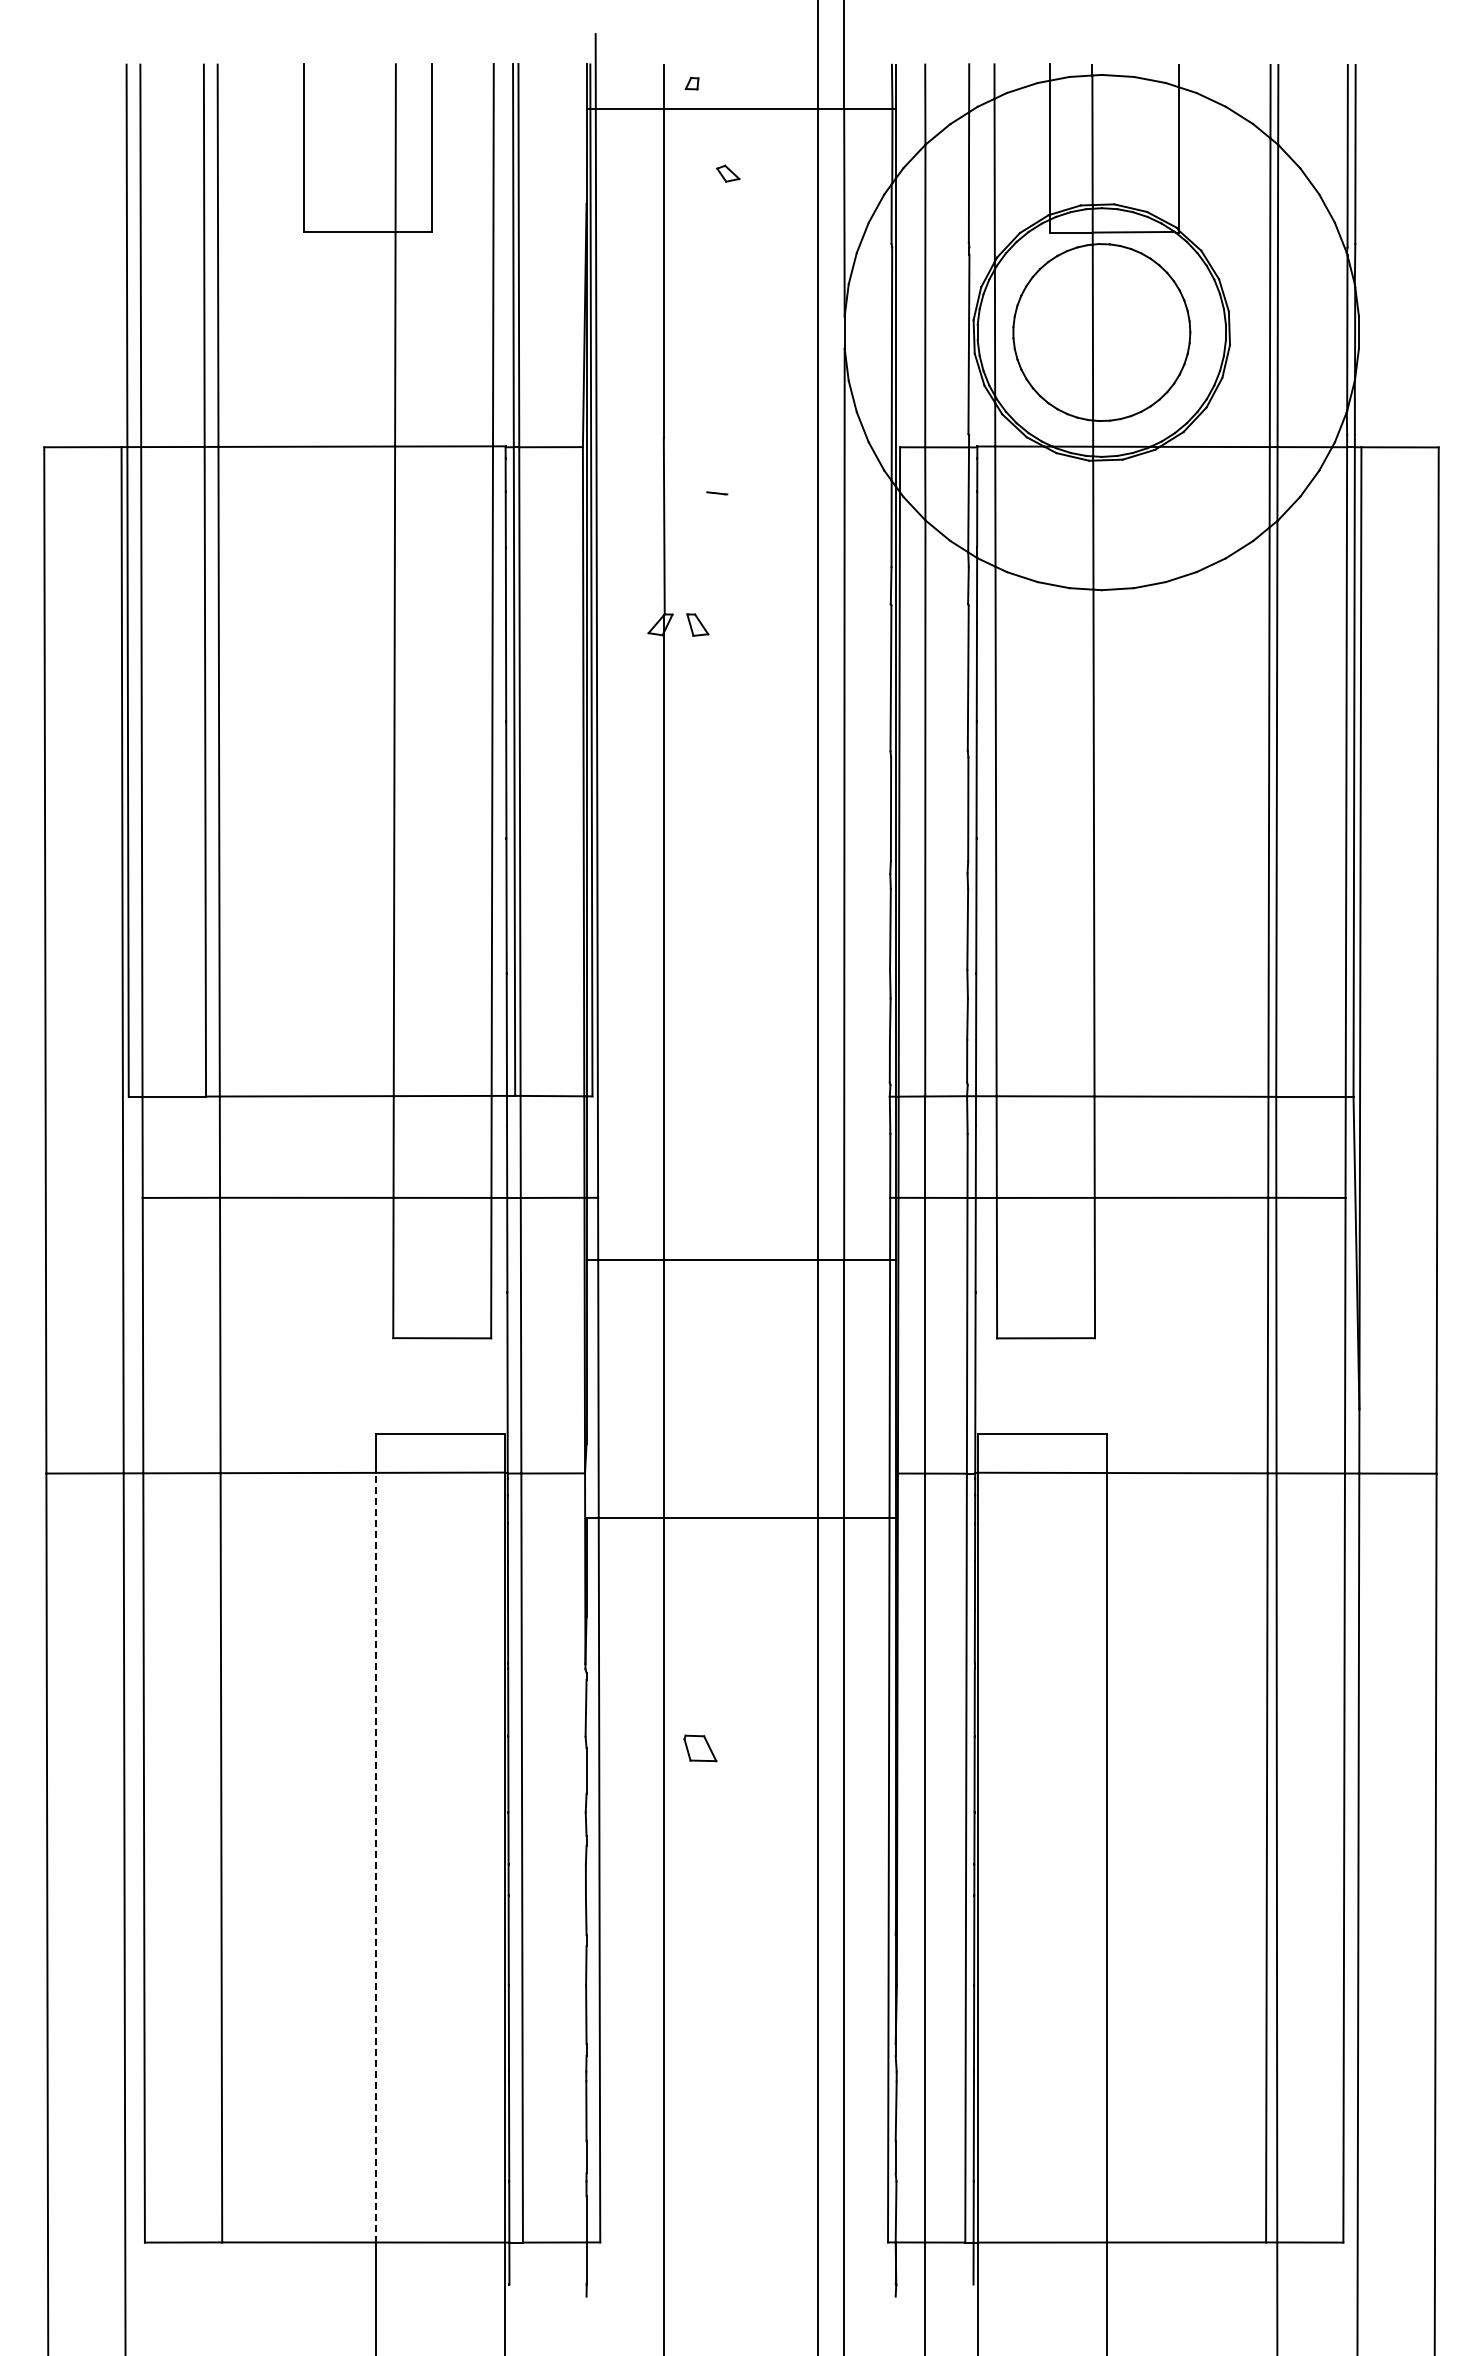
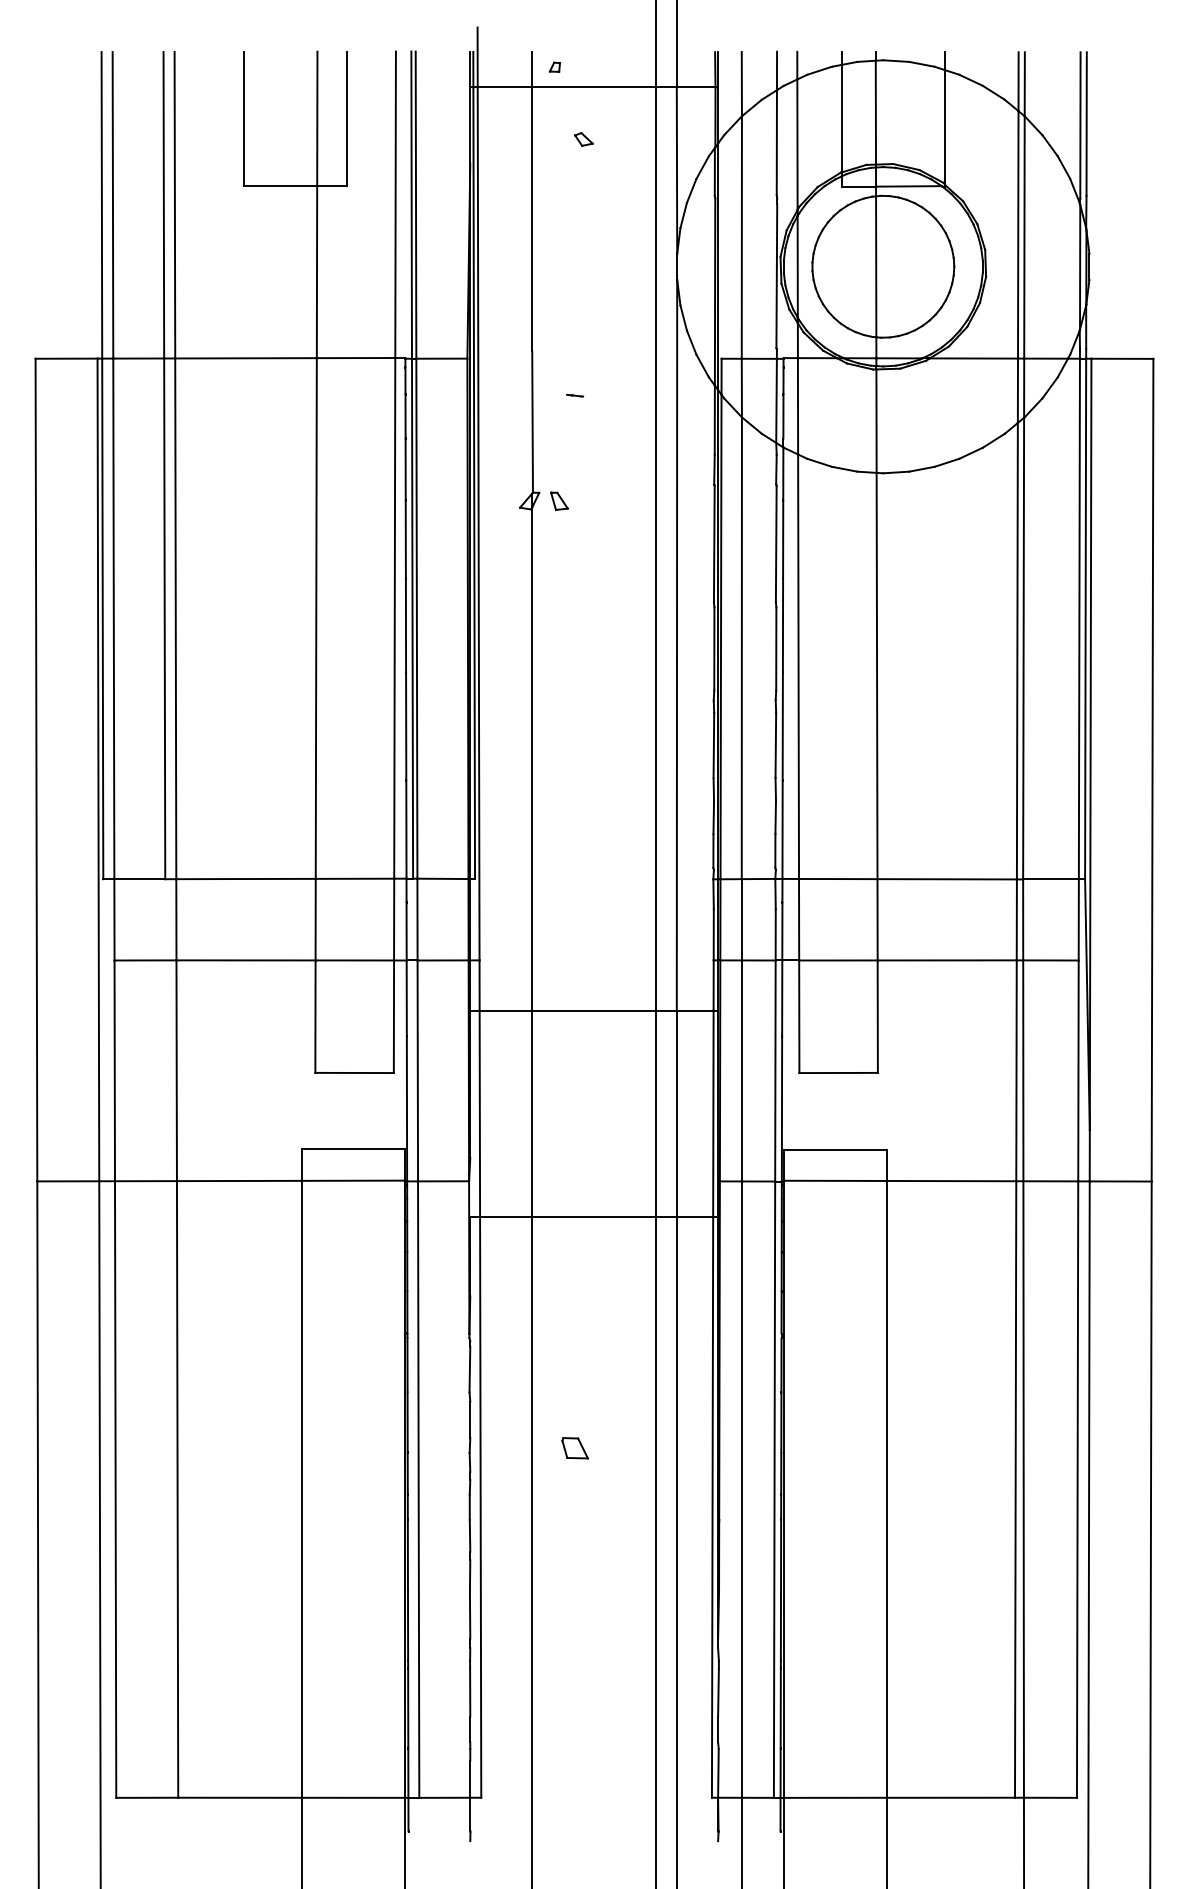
part: (700, 1748) -> (575, 1448), moved
line: (376, 1857) -> (301, 1489), dashed -> solid

